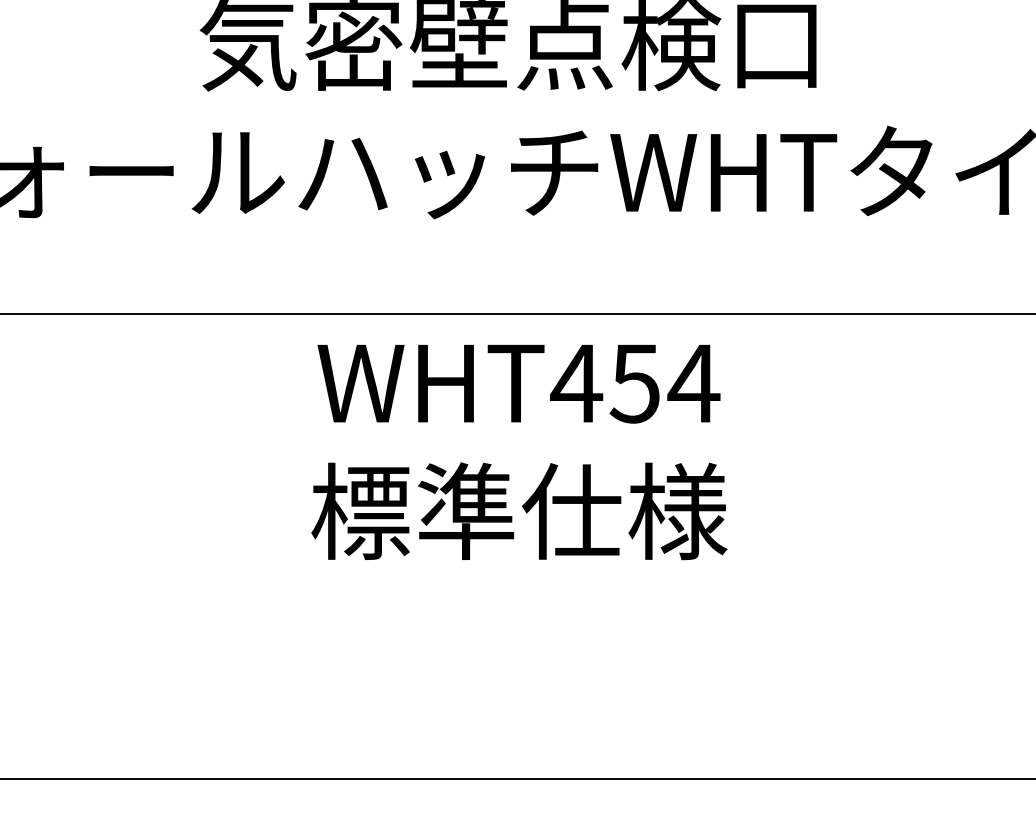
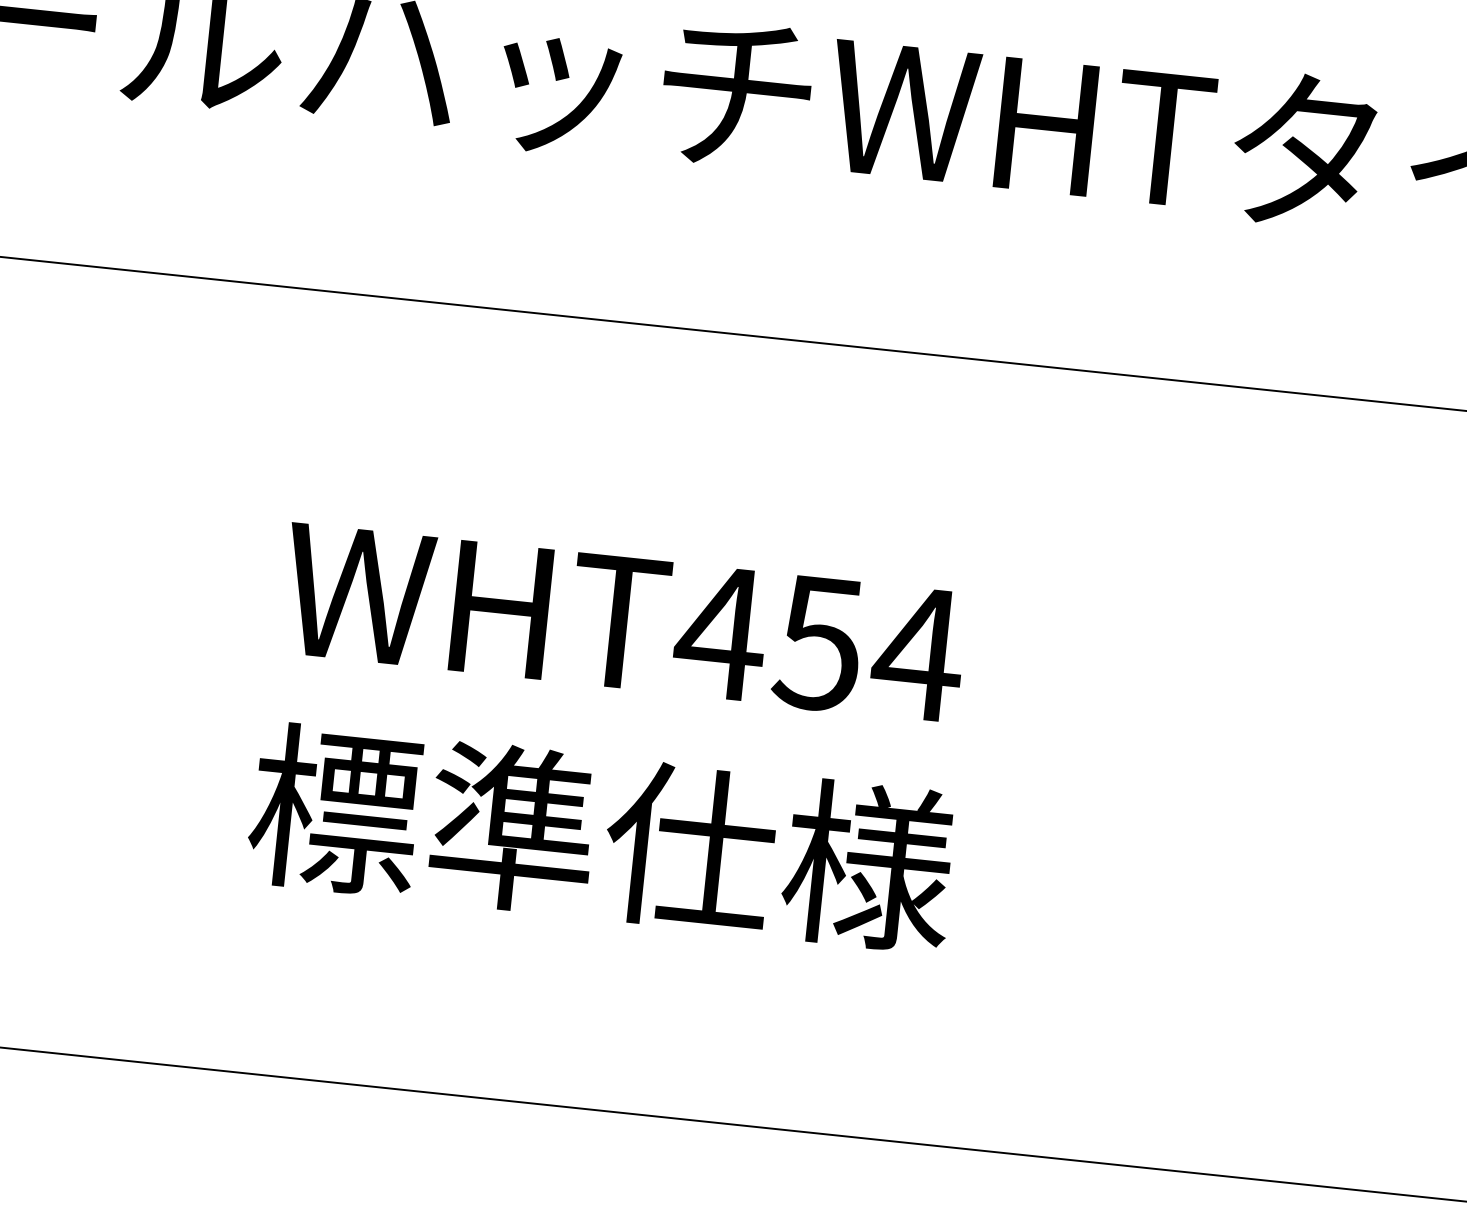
text: (519, 452) -> (612, 738), moved

